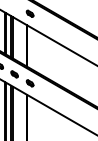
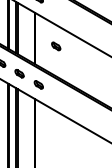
part: (43, 52) -> (55, 46), added

